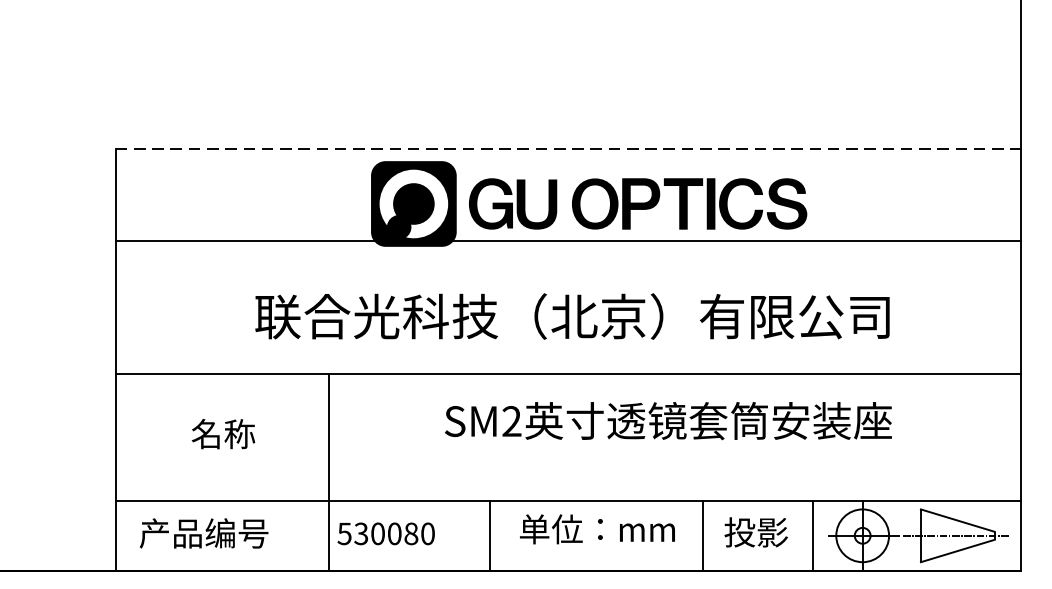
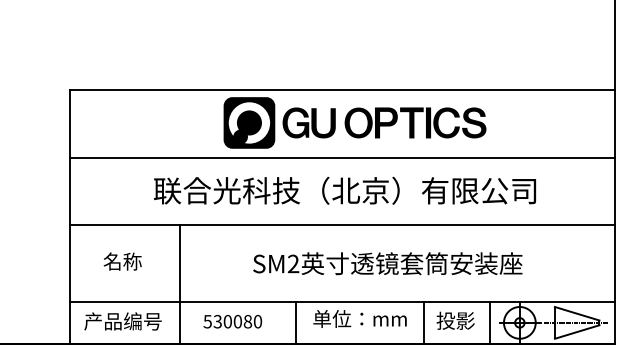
line: (568, 148) -> (342, 89), dashed -> solid
line: (566, 241) -> (341, 157), moved
text: (667, 420) -> (387, 263), moved
text: (223, 433) -> (122, 261), moved
line: (329, 472) -> (179, 284), moved

